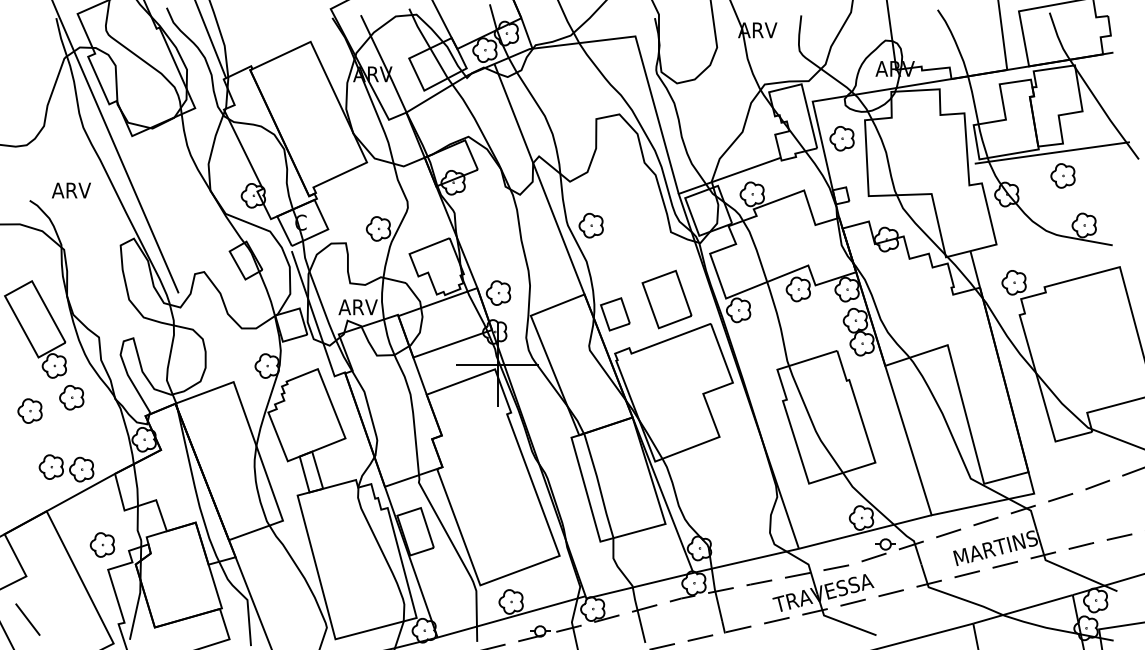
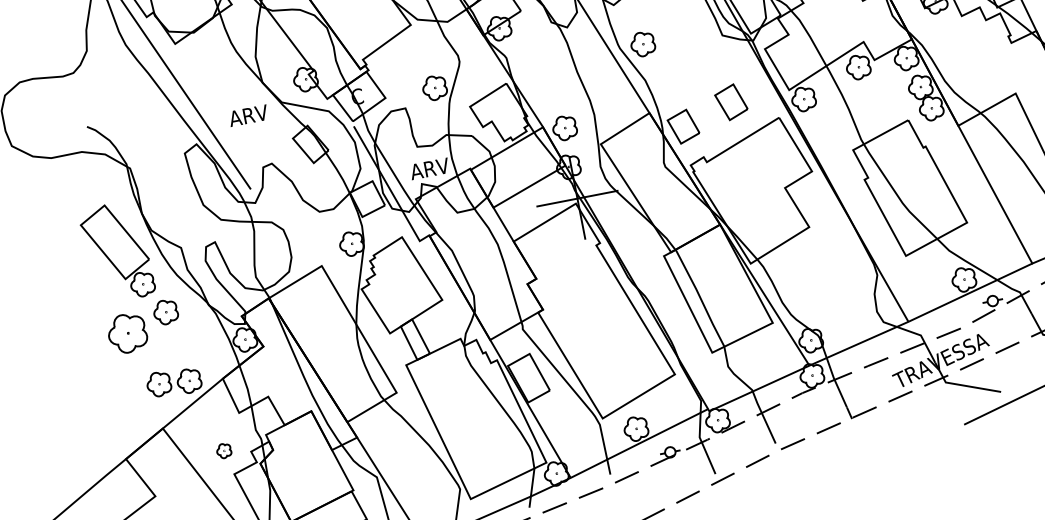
text: (71, 190) -> (248, 115), moved
part: (666, 299) -> (730, 102), size x0.6
part: (29, 410) -> (126, 332), size x1.6
part: (102, 544) -> (224, 450), size x0.6

